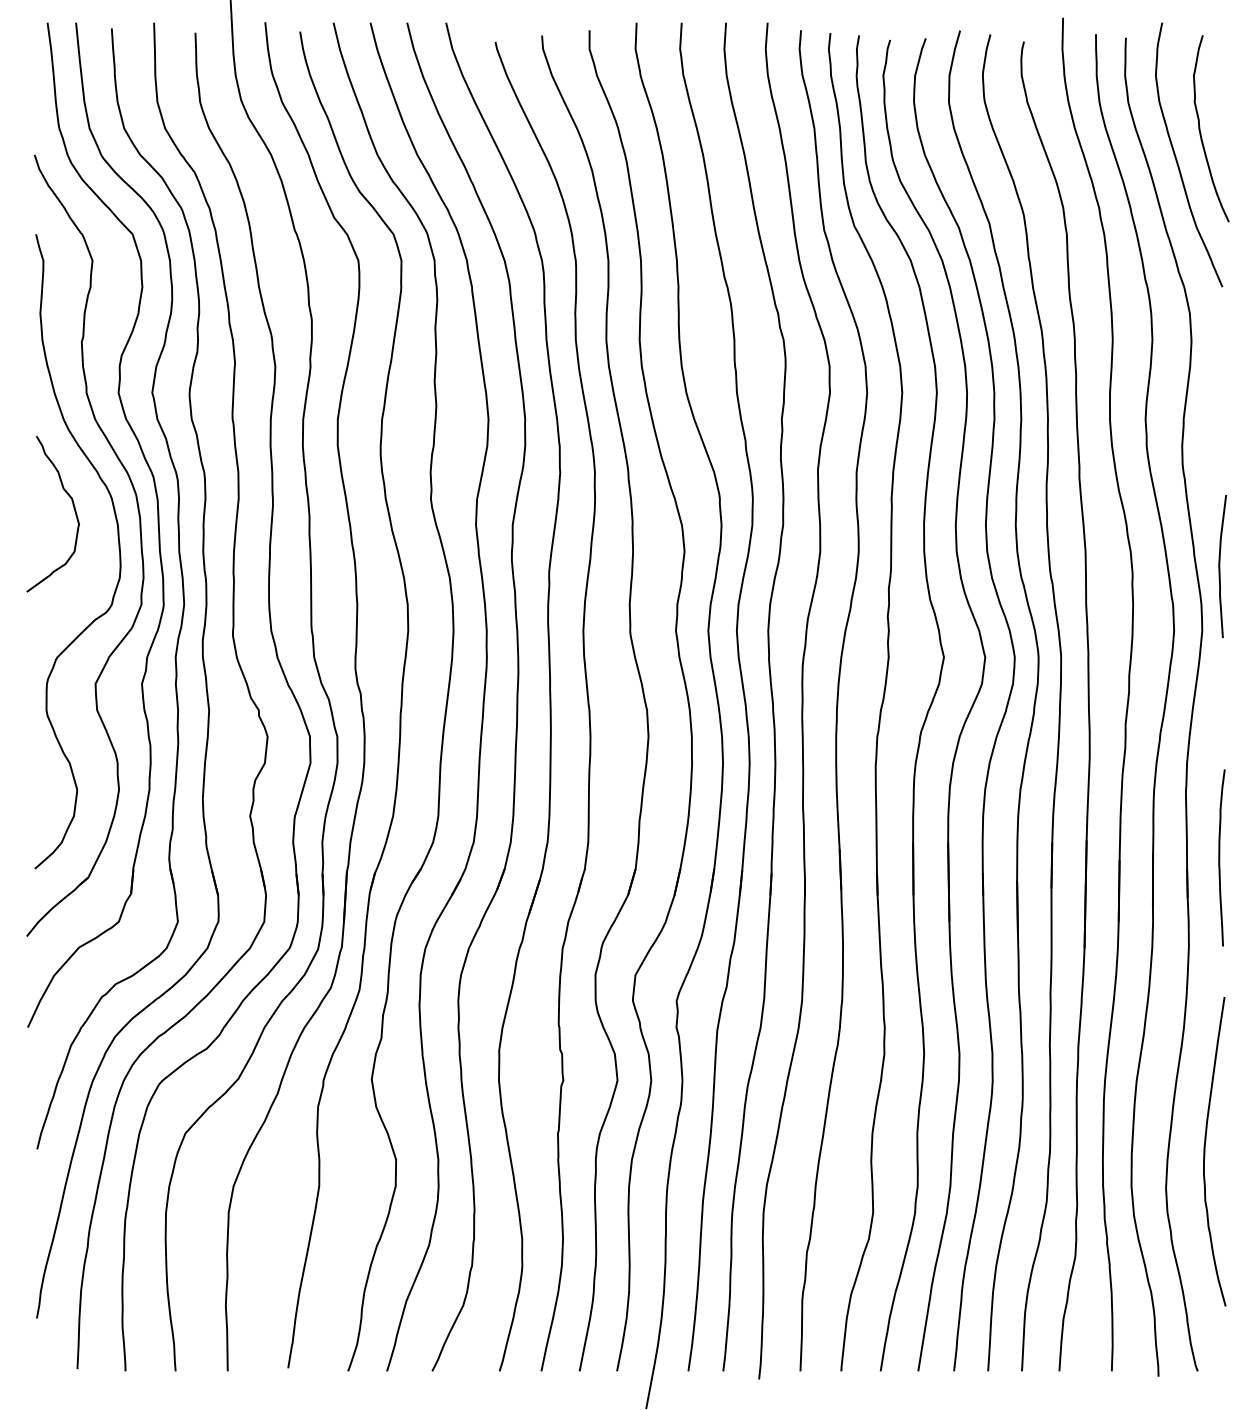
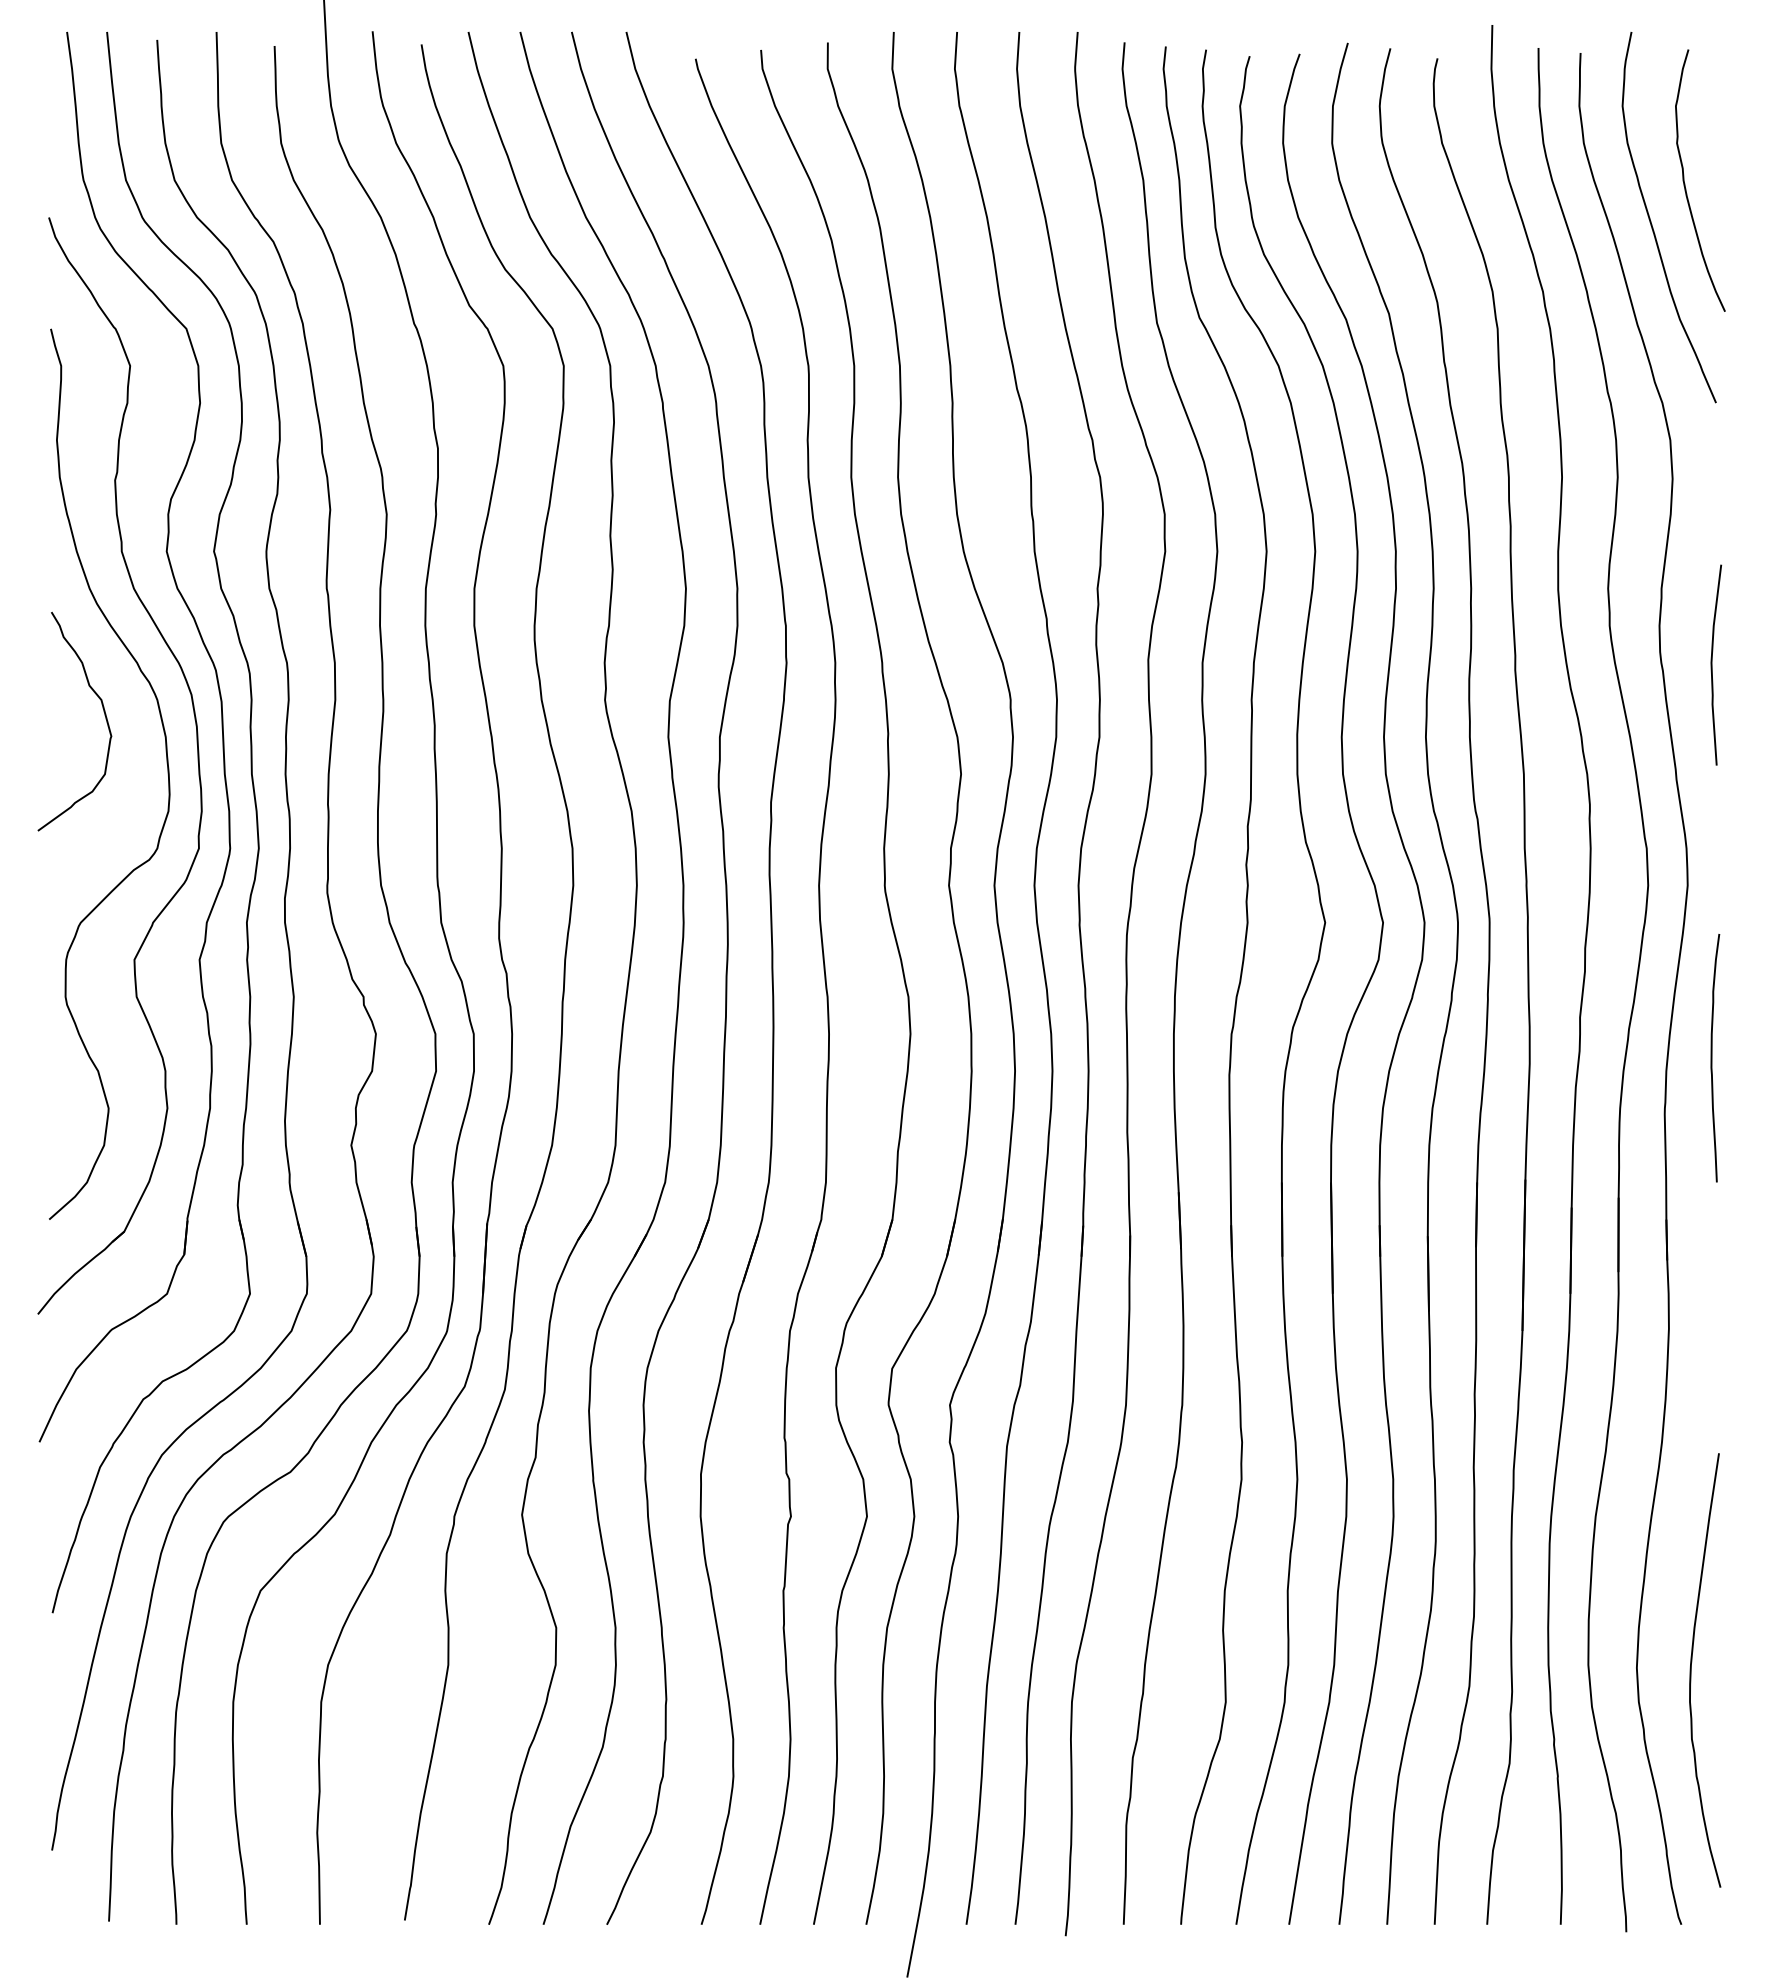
curve: (1219, 566) -> (1712, 664), moved
curve: (1219, 858) -> (1712, 1058), moved
curve: (1204, 1151) -> (1691, 1670), moved

